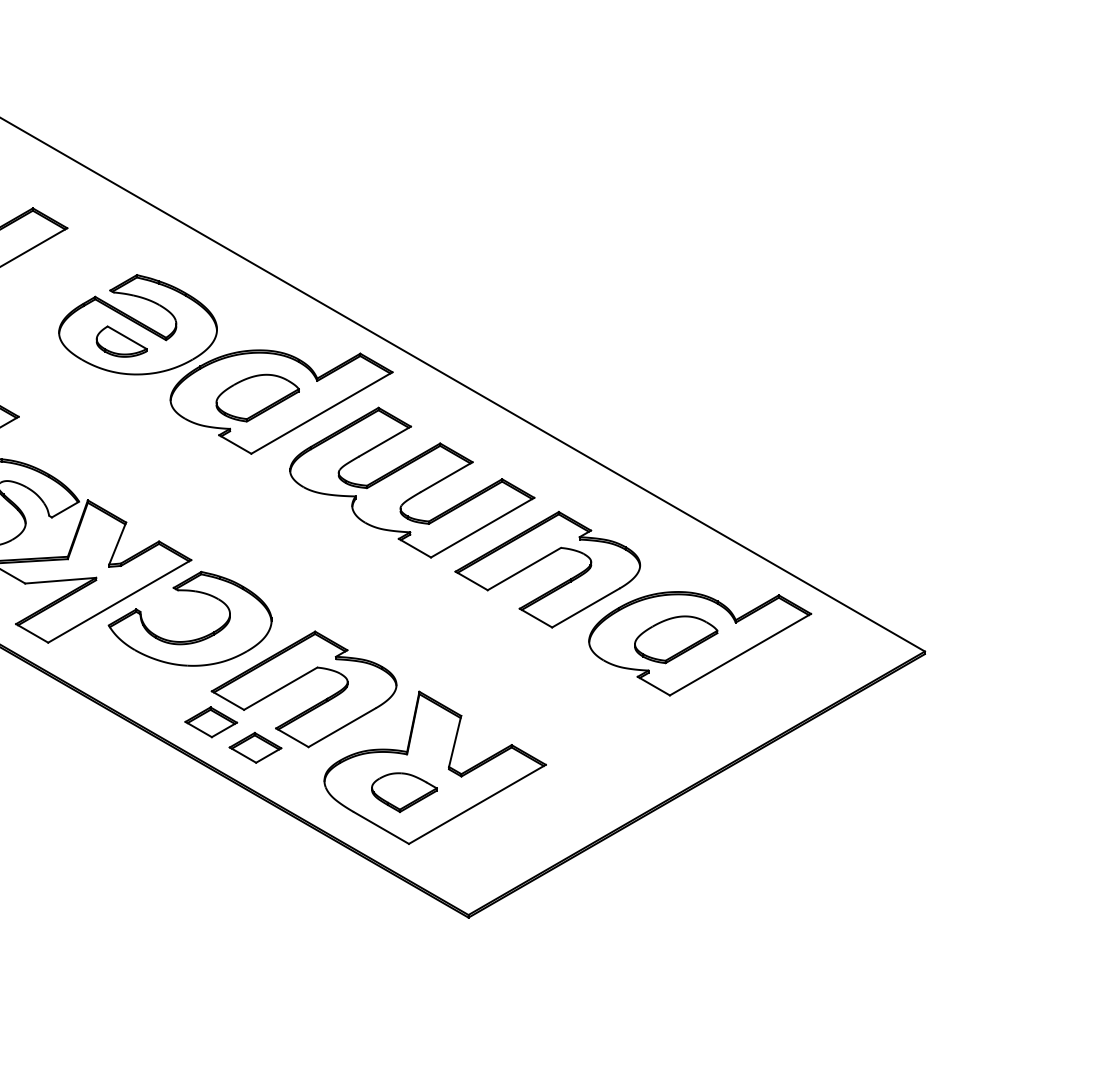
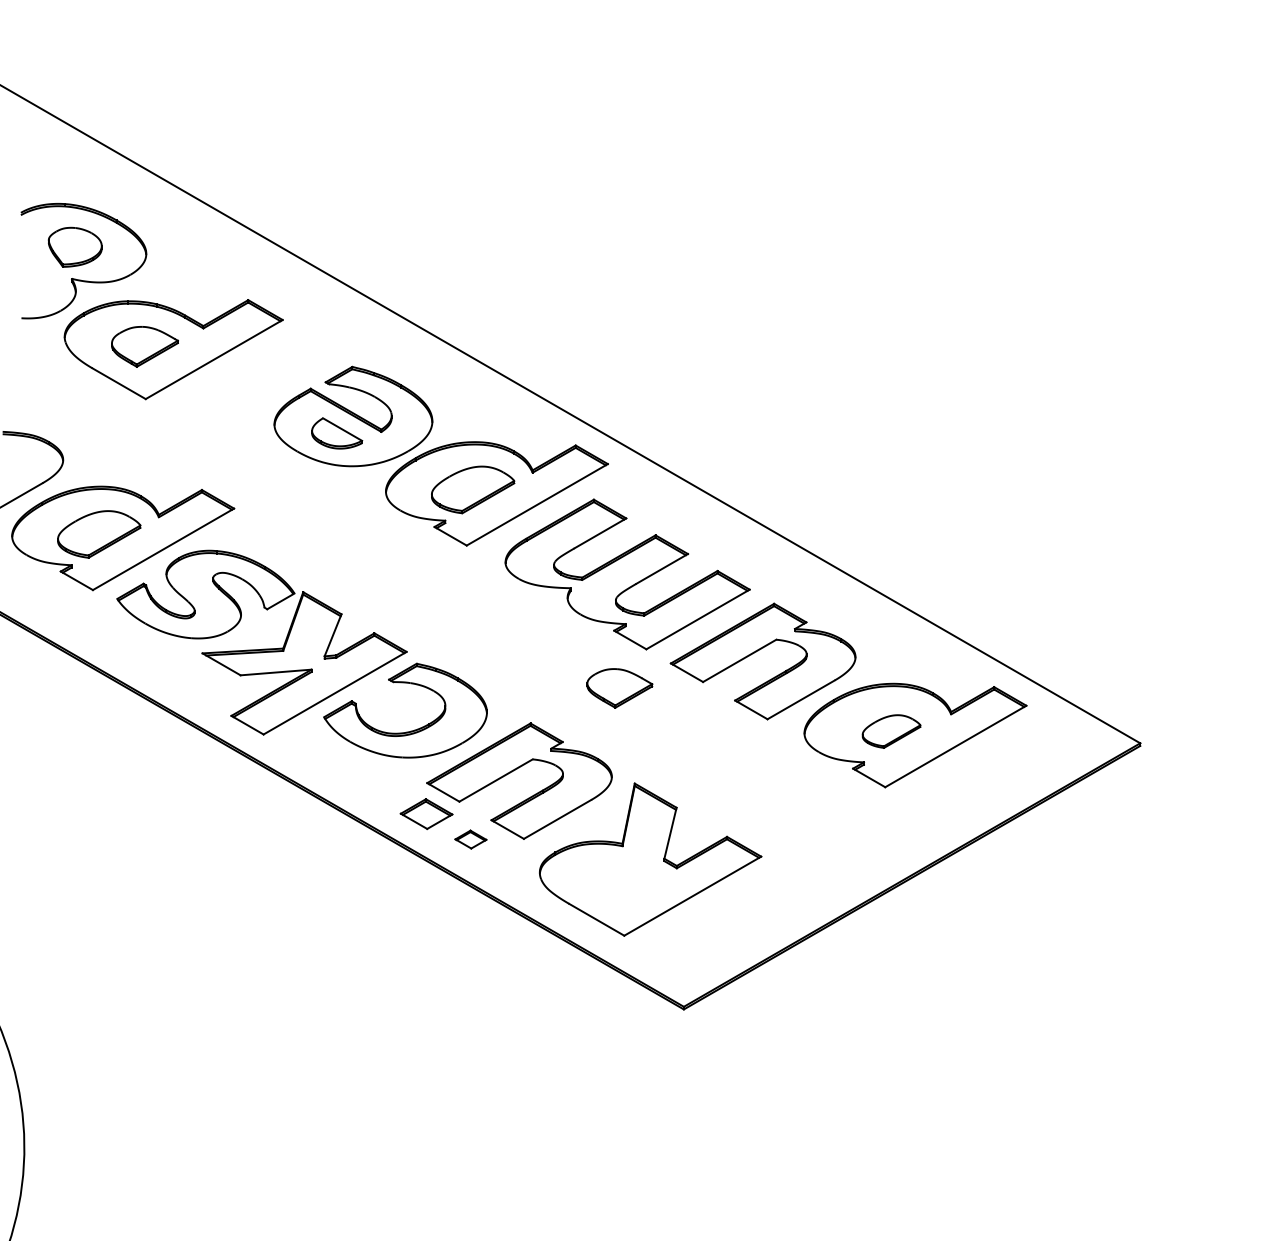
part: (676, 639) -> (891, 731), size x0.7
part: (255, 747) -> (470, 839), size x0.6
part: (404, 792) -> (619, 688), moved

